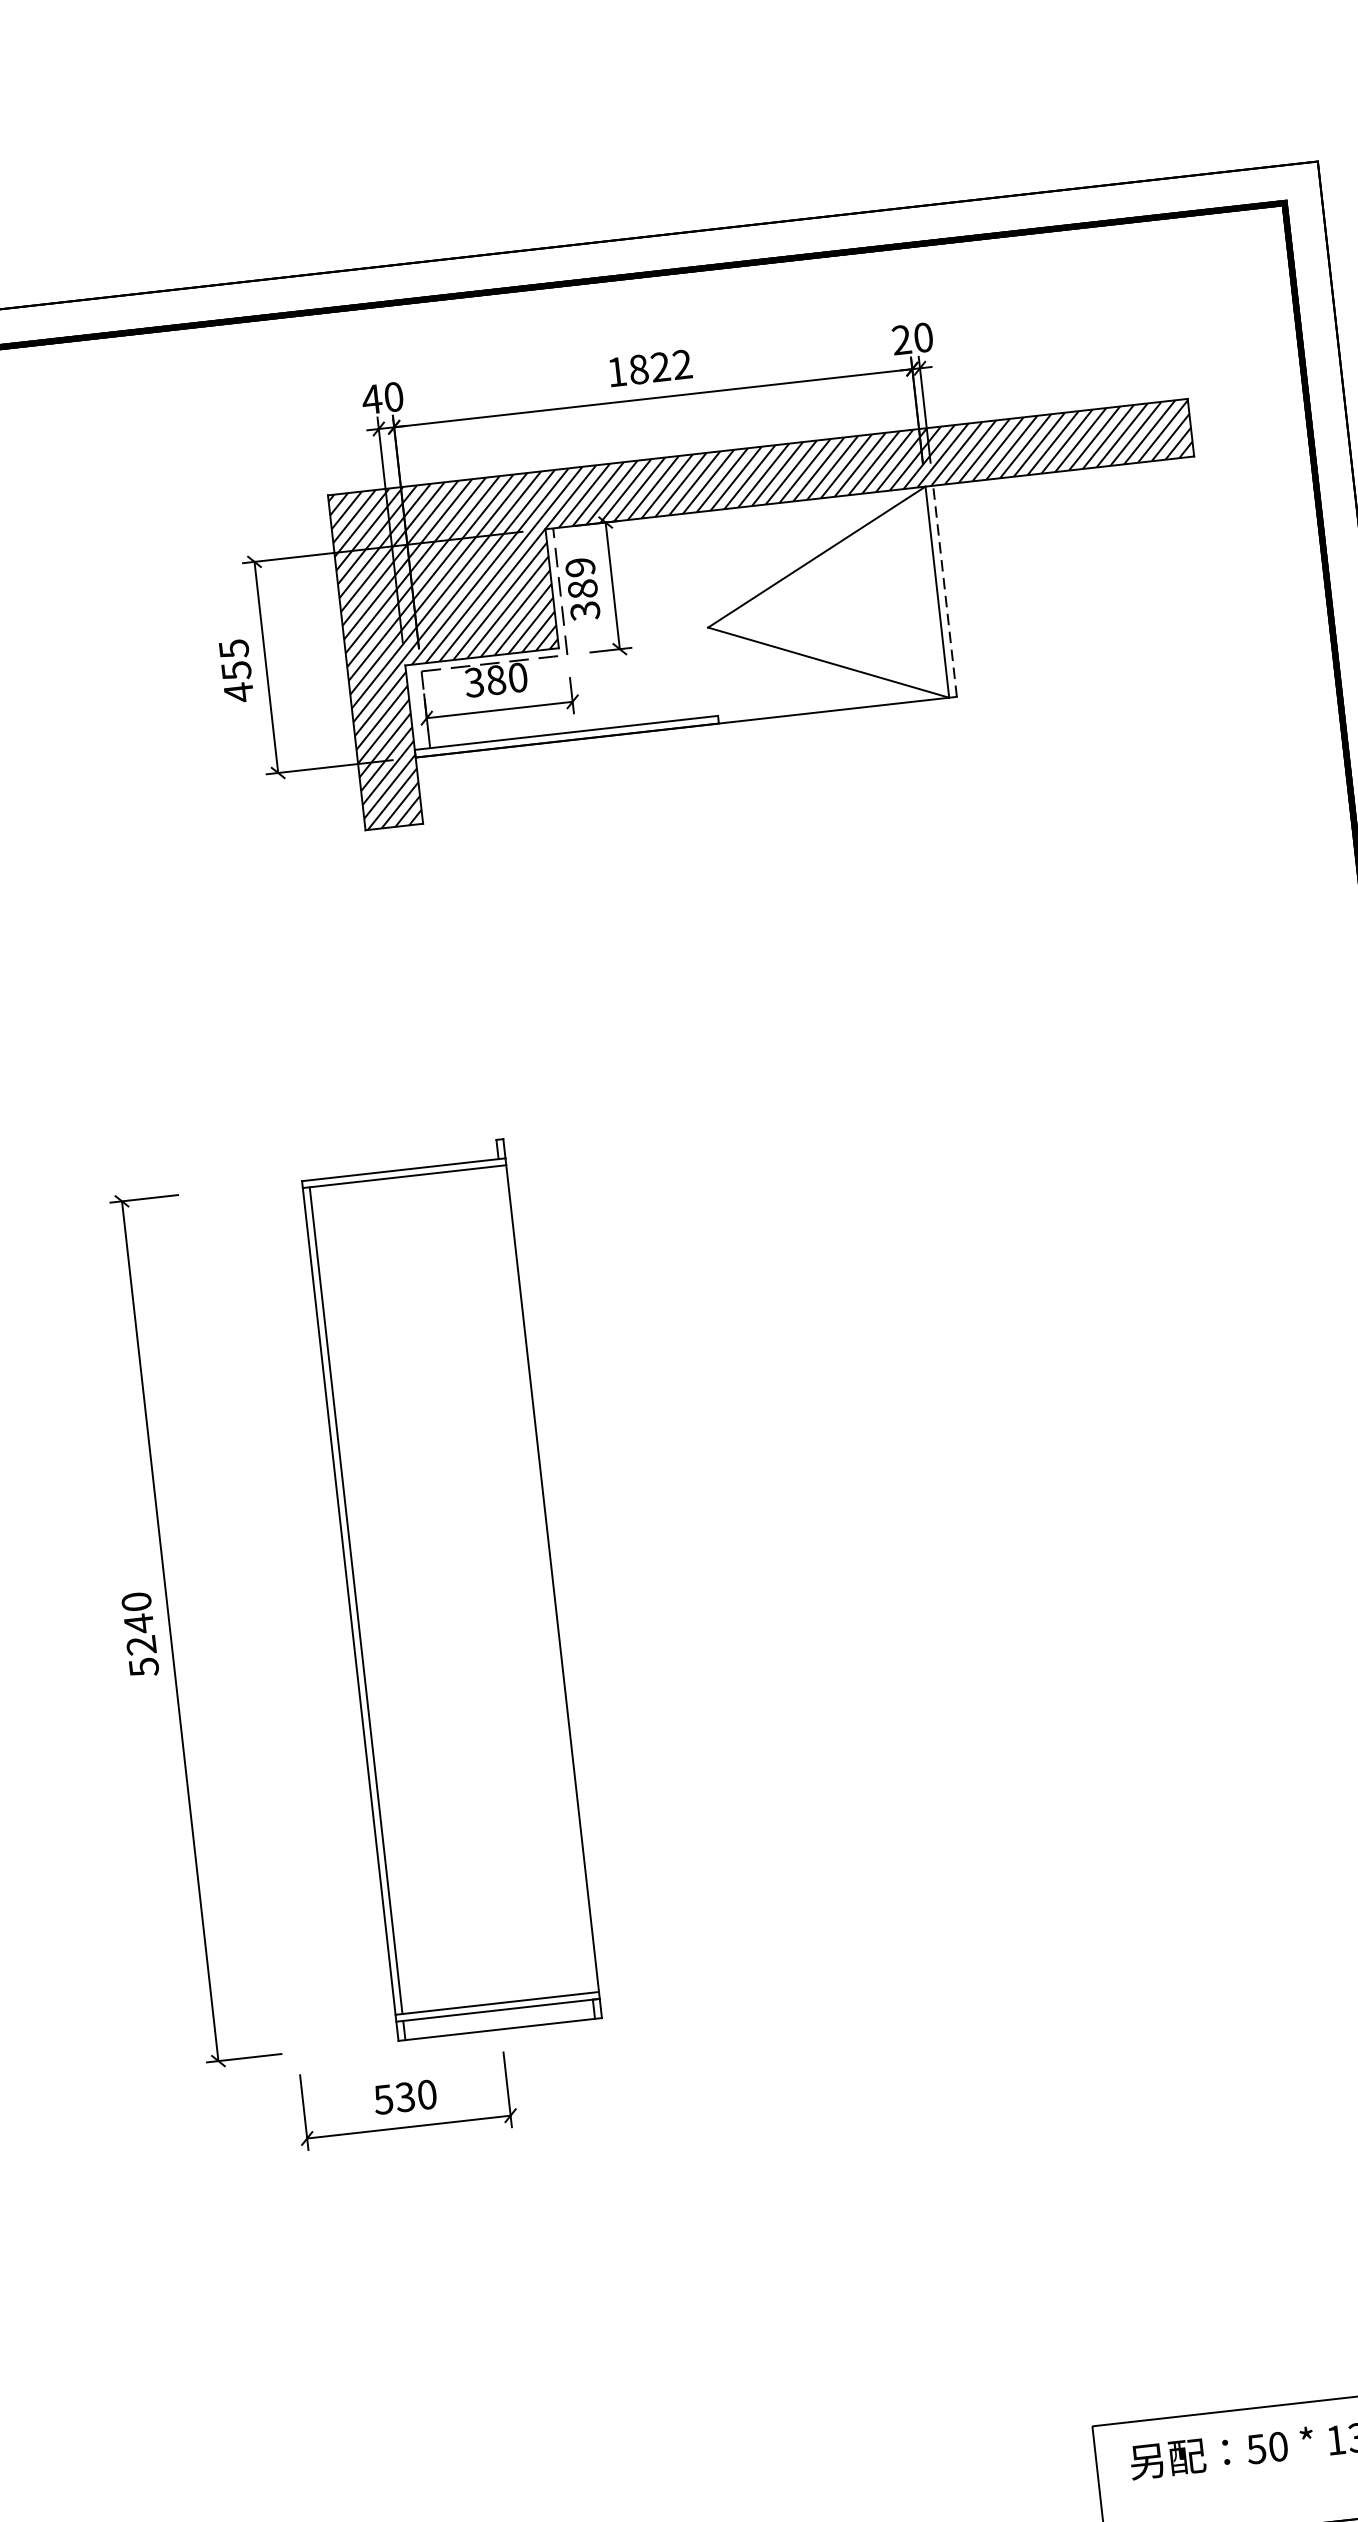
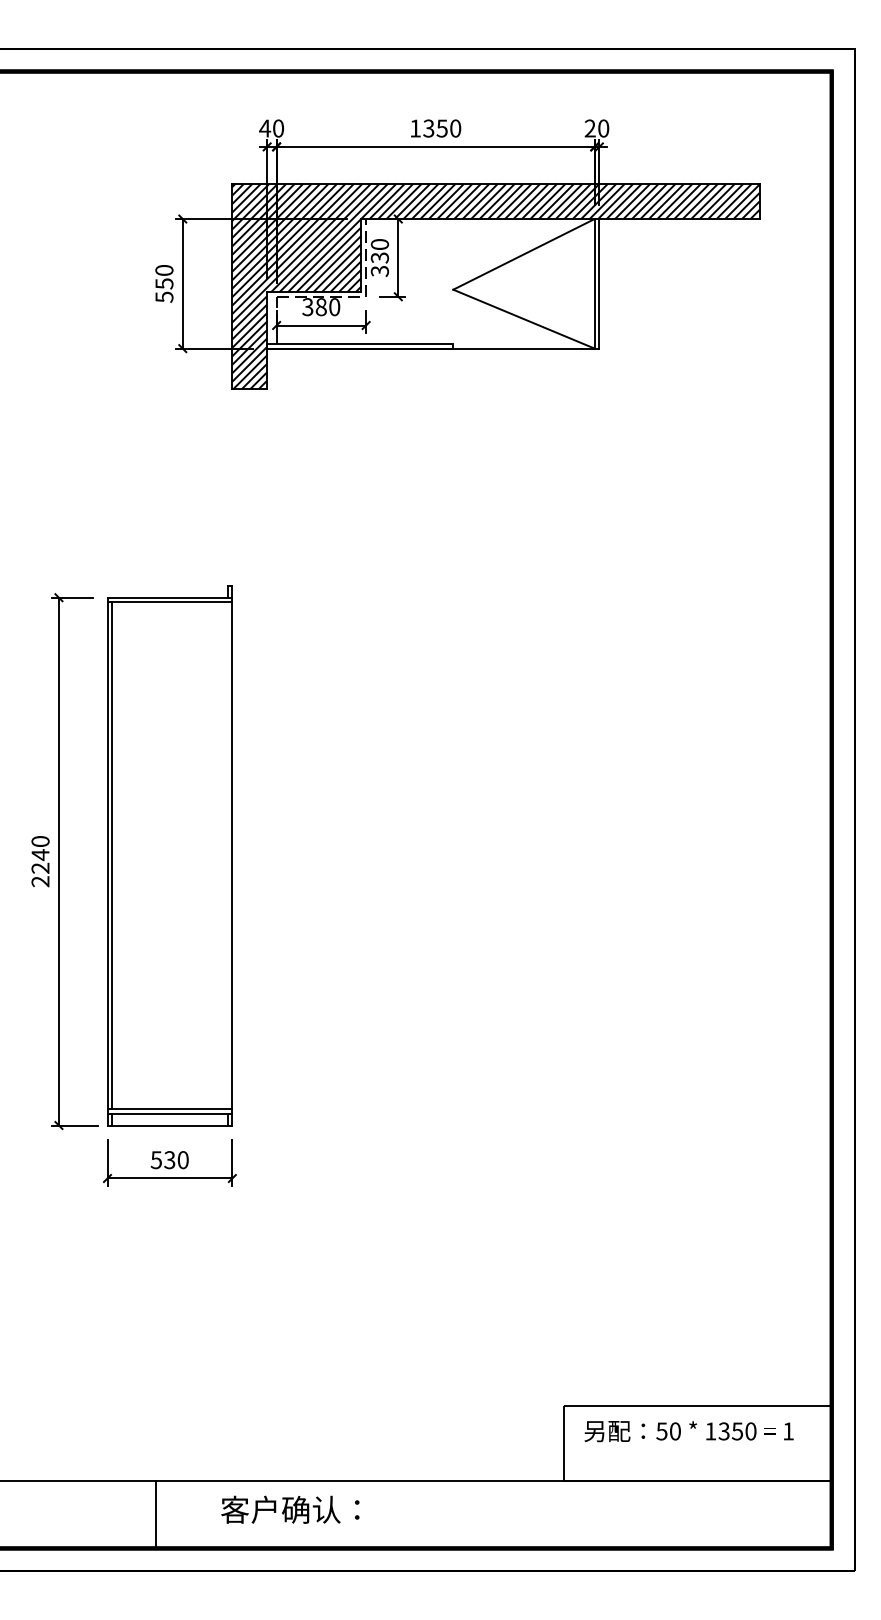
text: (661, 366) -> (442, 128), 1822 -> 1350
text: (580, 578) -> (379, 251), 389 -> 330
line: (945, 590) -> (599, 283), dashed -> solid
text: (236, 671) -> (164, 284), 455 -> 550
part: (450, 1589) -> (169, 855), moved
text: (143, 1666) -> (40, 881), 5240 -> 2240

